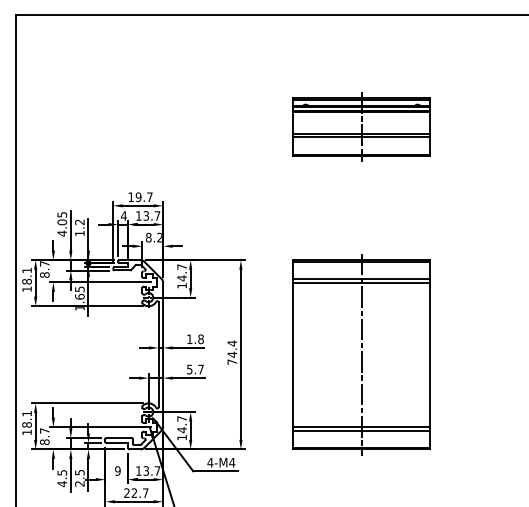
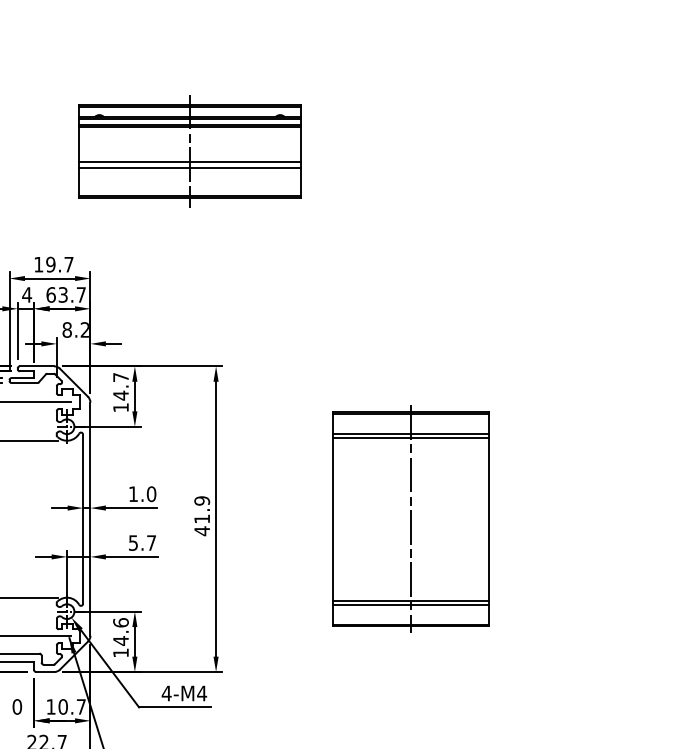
part: (361, 126) -> (189, 150), moved
text: (138, 215) -> (50, 294), 13.7 -> 63.7
text: (200, 338) -> (150, 492), 1.8 -> 1.0
text: (232, 352) -> (202, 515), 74.4 -> 41.9
part: (361, 354) -> (410, 518), size x0.7
text: (181, 418) -> (120, 622), 14.7 -> 14.6
text: (117, 470) -> (16, 706), 9 -> 0
text: (146, 470) -> (63, 706), 13.7 -> 10.7

